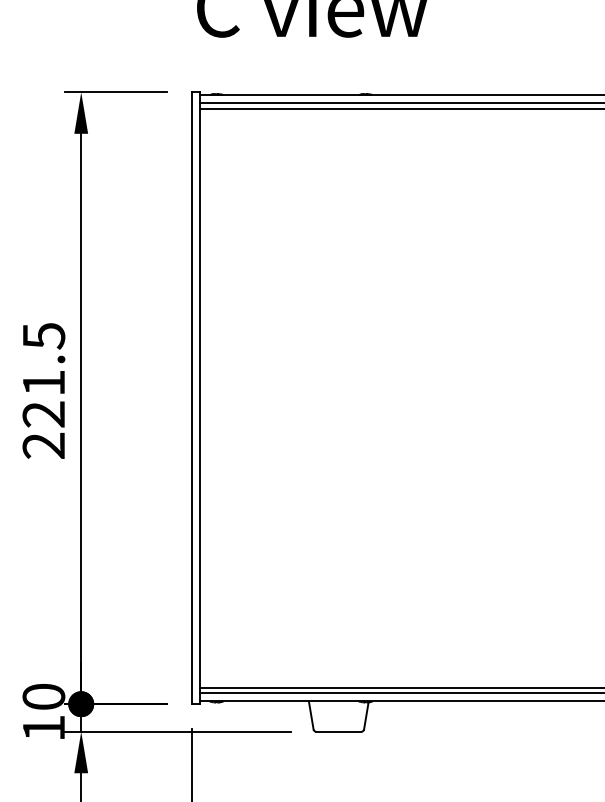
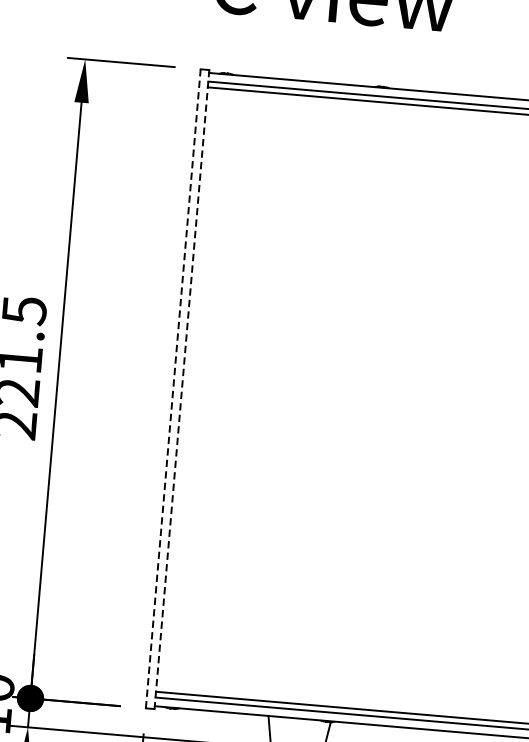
line: (191, 398) -> (173, 389), solid -> dashed
line: (200, 398) -> (182, 389), solid -> dashed

